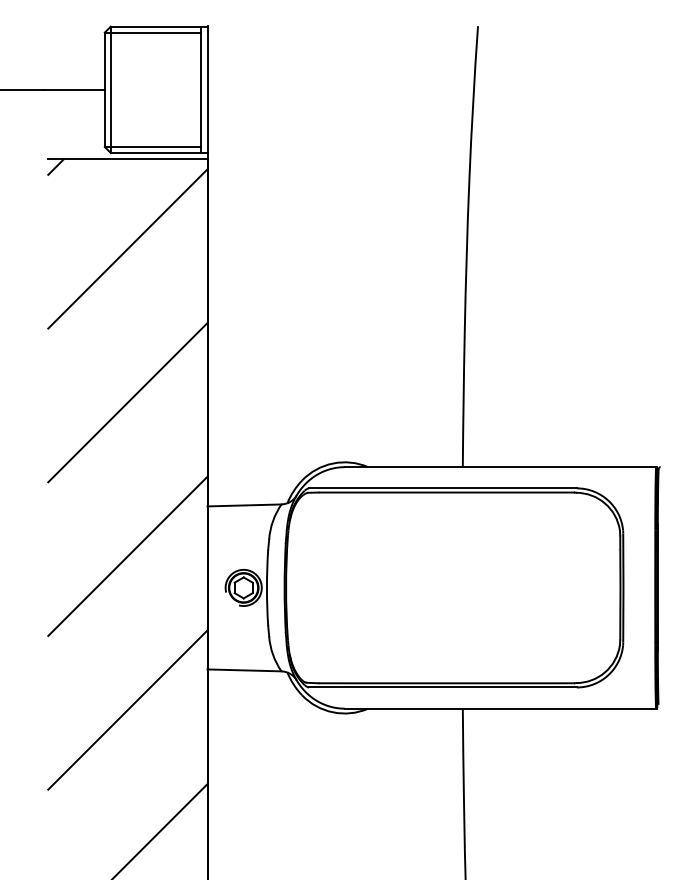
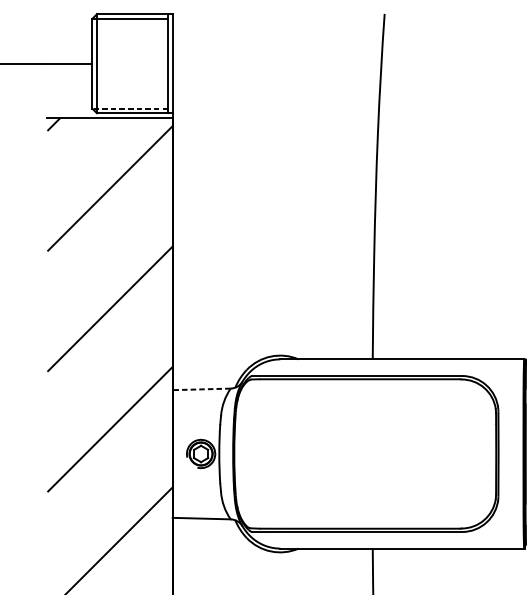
line: (152, 147) -> (129, 108), solid -> dashed
line: (244, 505) -> (201, 389), solid -> dashed

